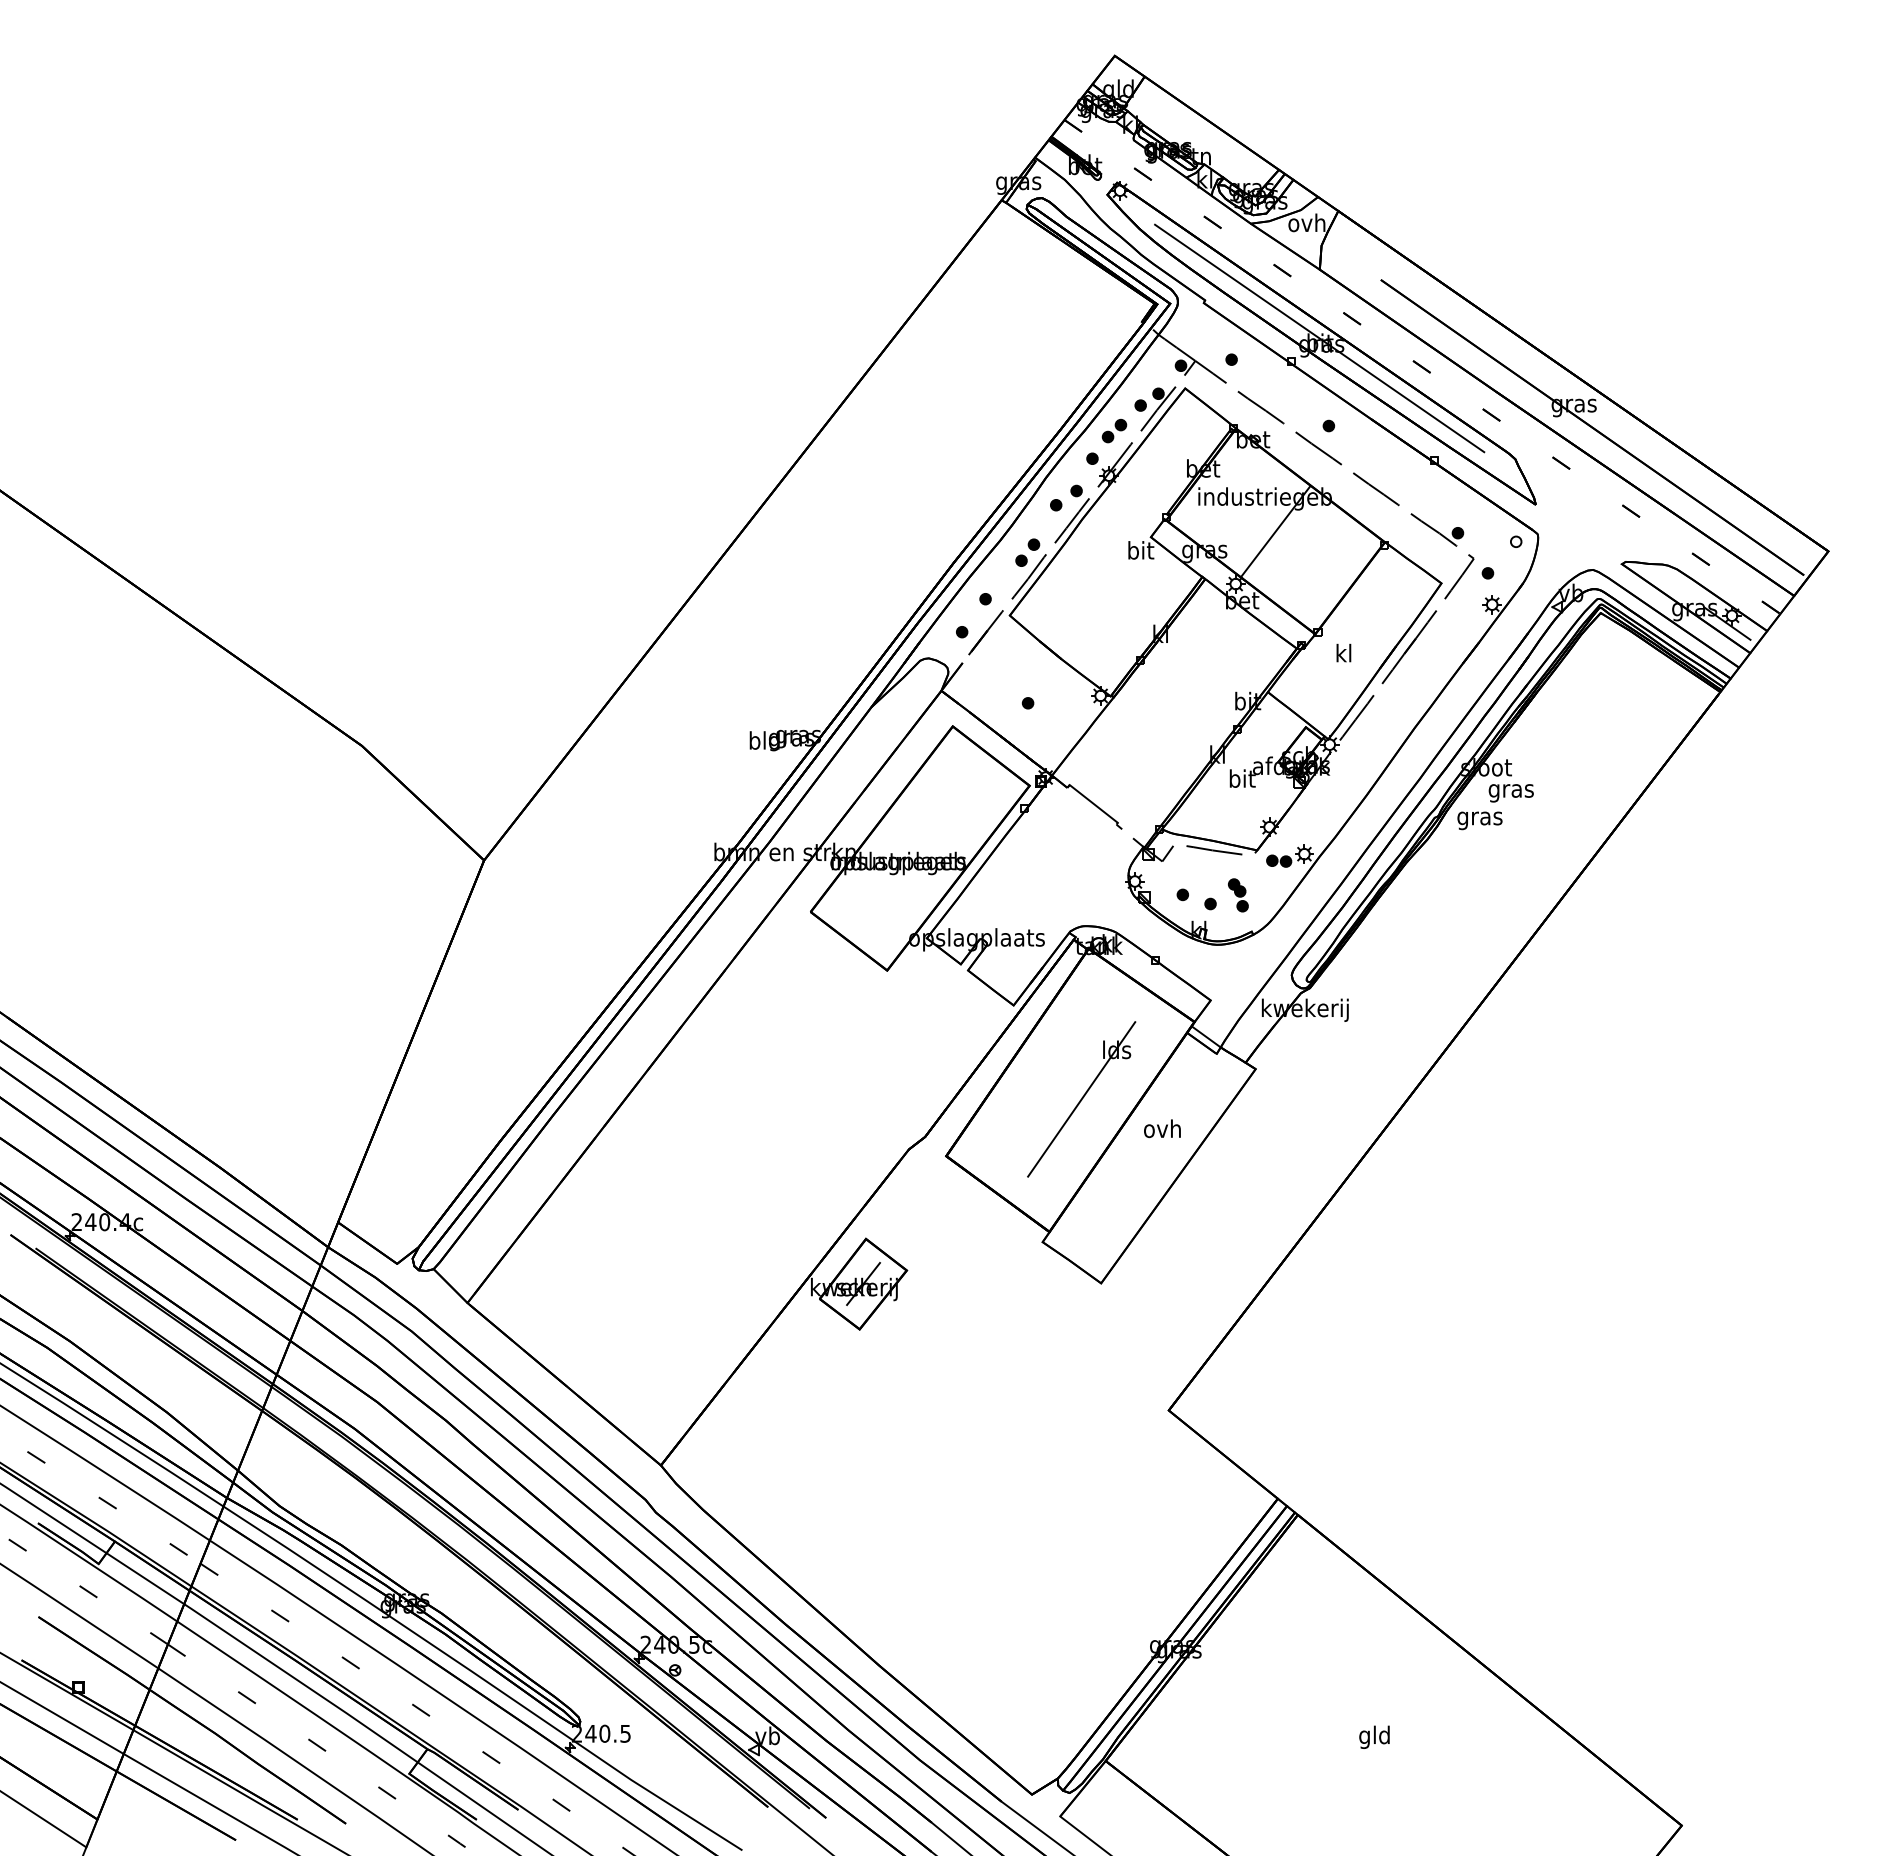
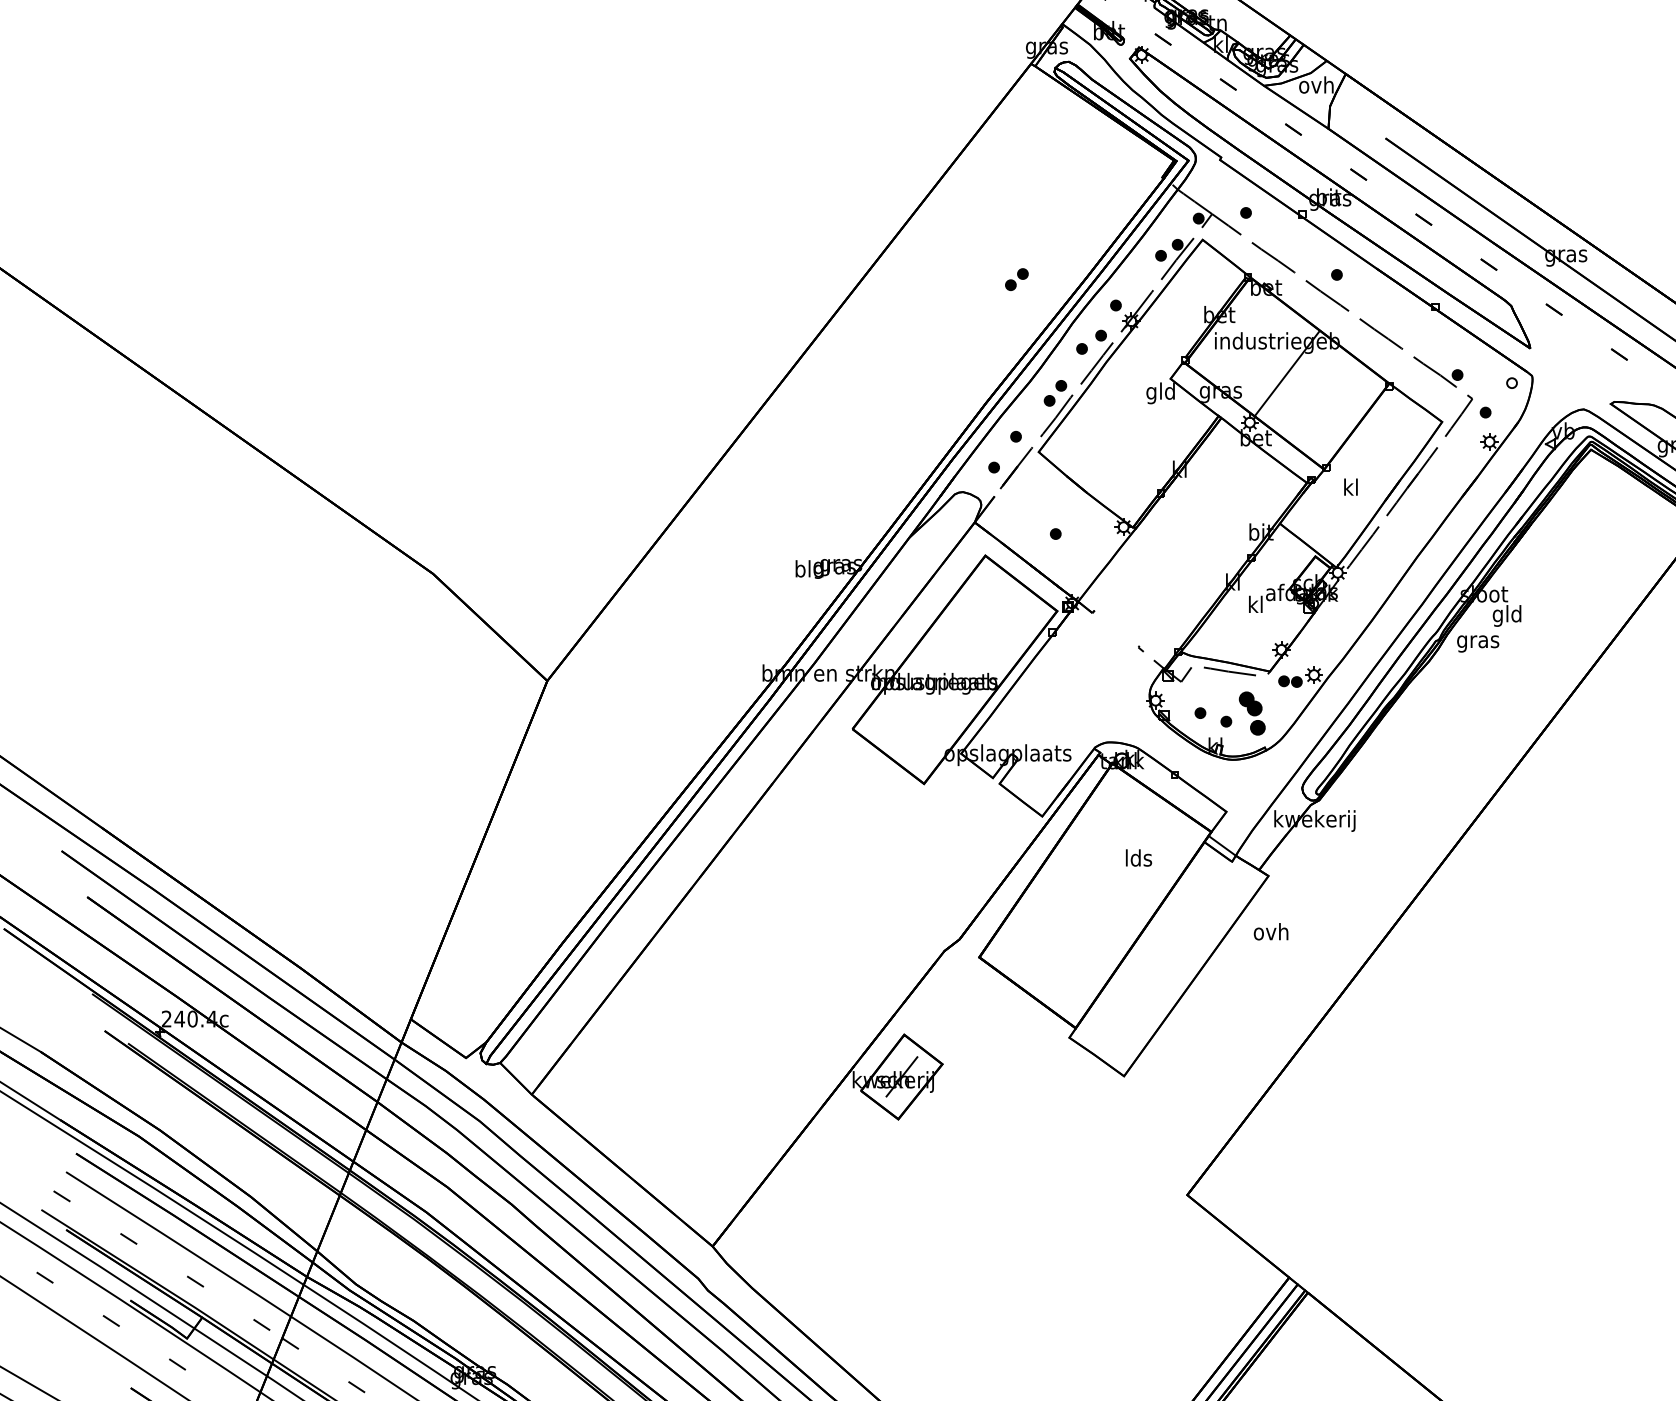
line: (1319, 338) -> (1328, 193), removed
part: (1114, 430) -> (1016, 279), moved
text: (1140, 552) -> (1160, 393), bit -> gld
text: (1242, 778) -> (1256, 604), bit -> kl
text: (1510, 790) -> (1506, 615), gras -> gld
line: (1093, 803) -> (1116, 627), removed
part: (1238, 895) -> (1252, 713), size x1.4
line: (1081, 1099) -> (1105, 904), removed
text: (1162, 1128) -> (1271, 931), moved

